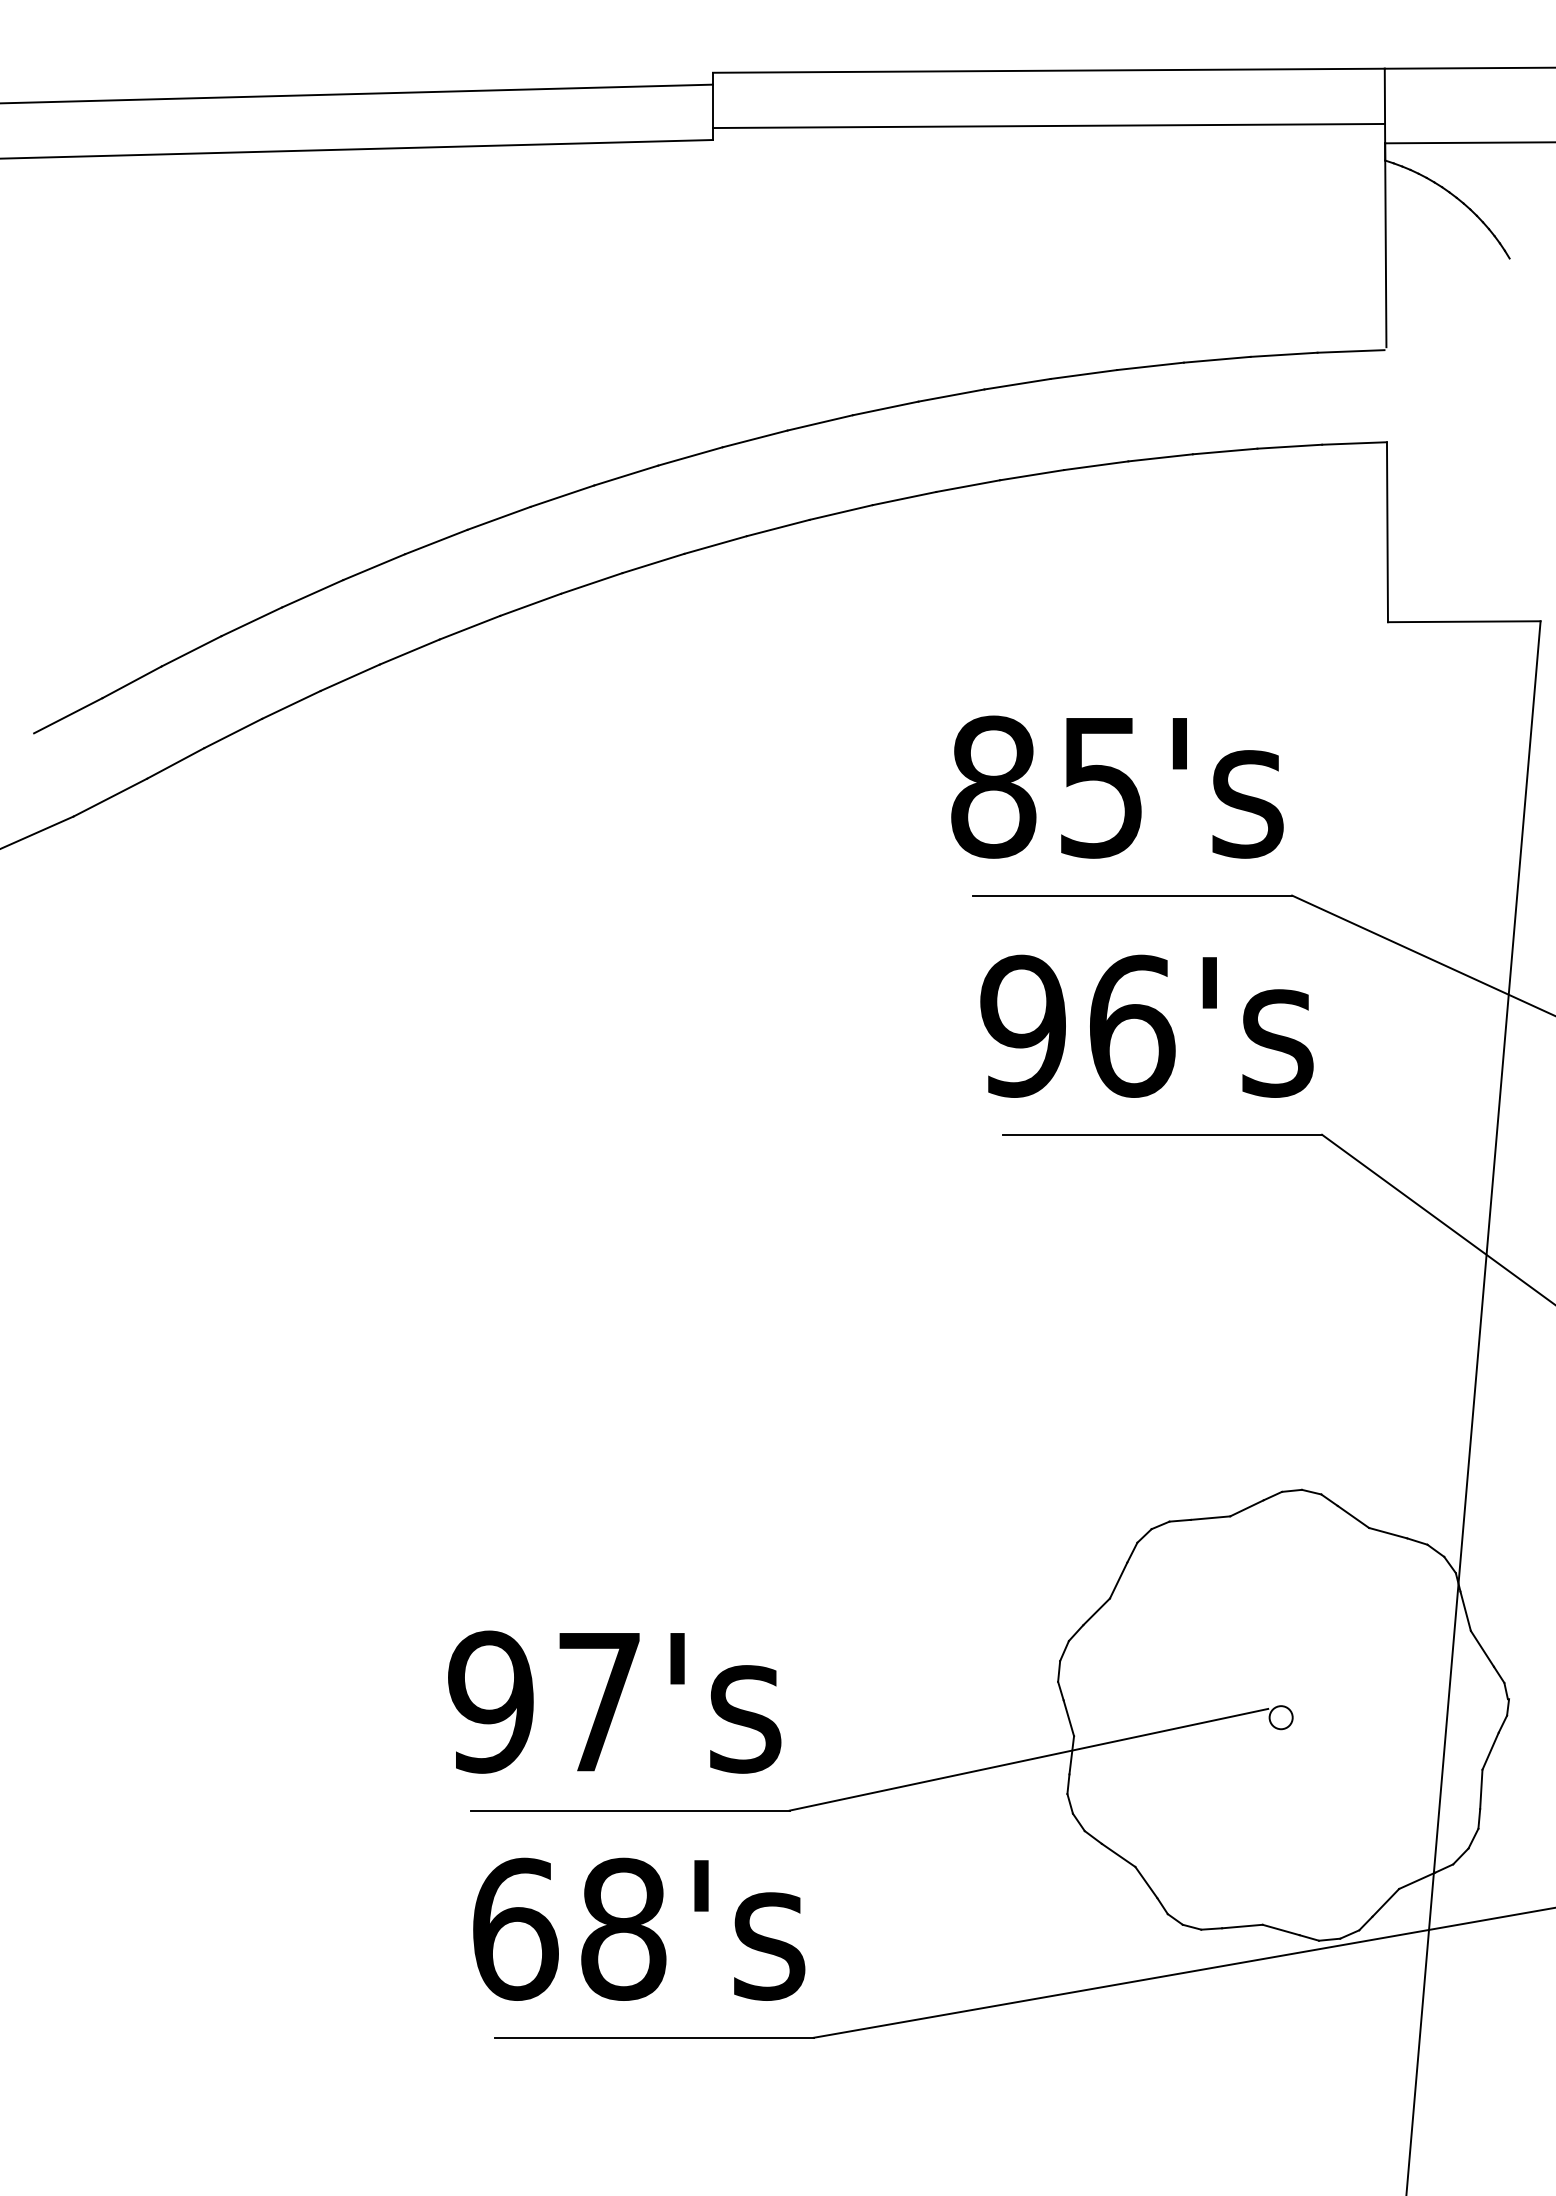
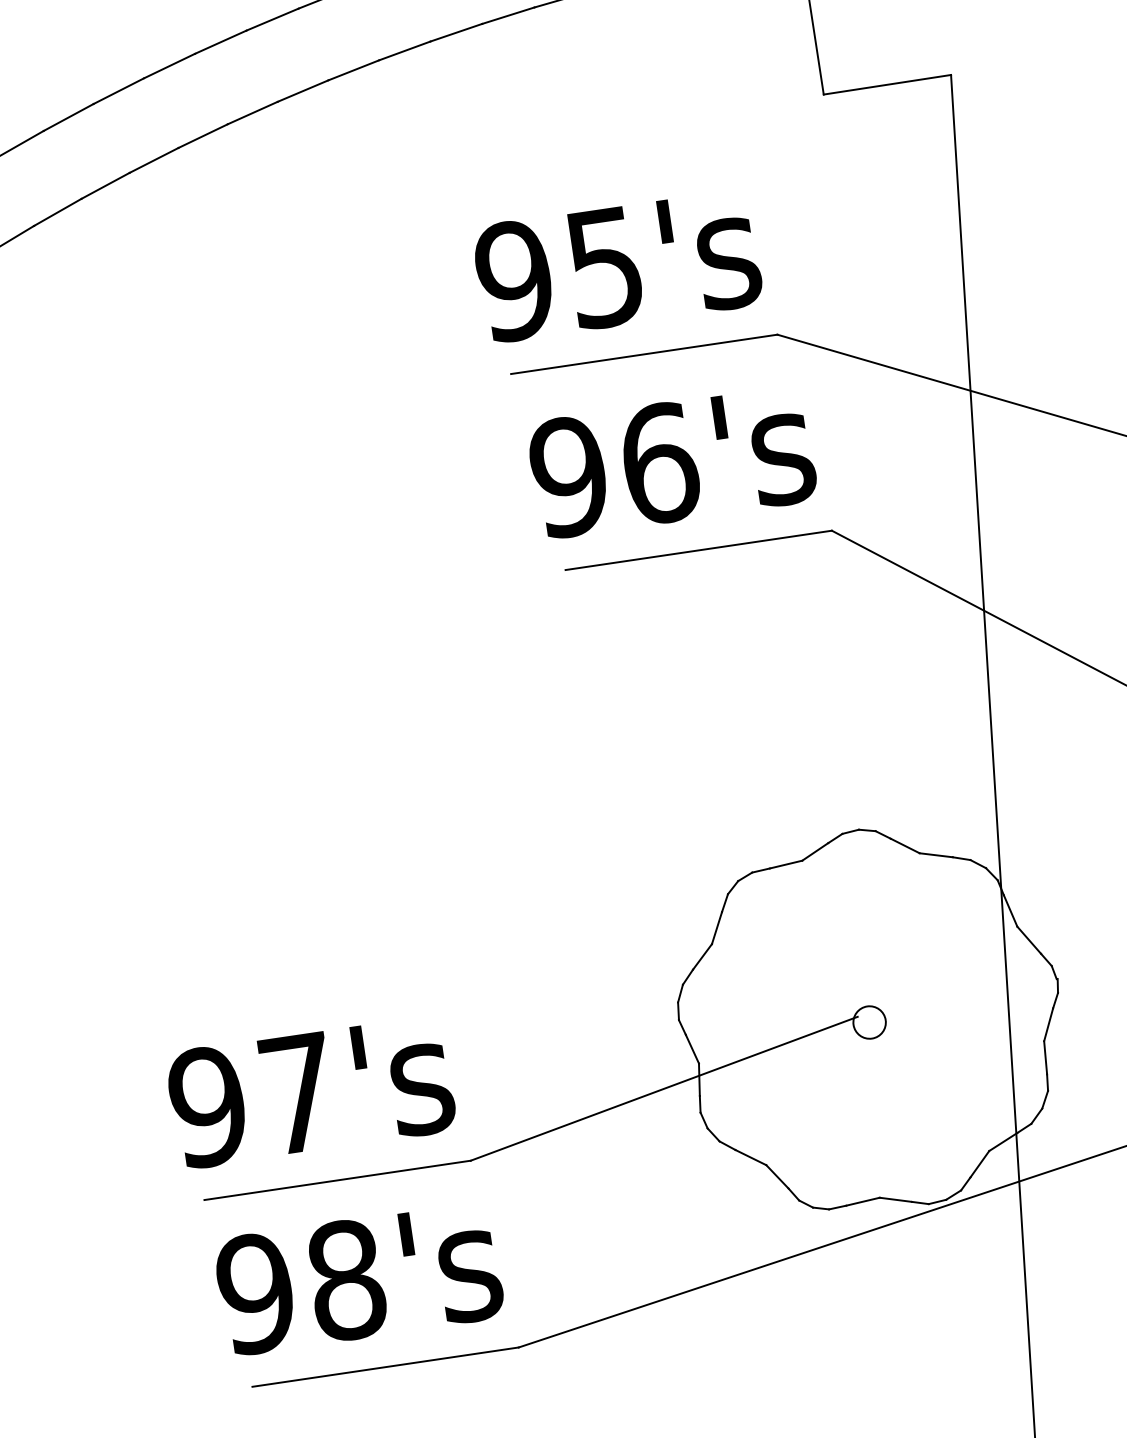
text: (993, 786) -> (514, 280), 85's -> 95's
circle: (1280, 1717) -> (869, 1022), size x1.67
text: (515, 1928) -> (256, 1292), 68's -> 98's

